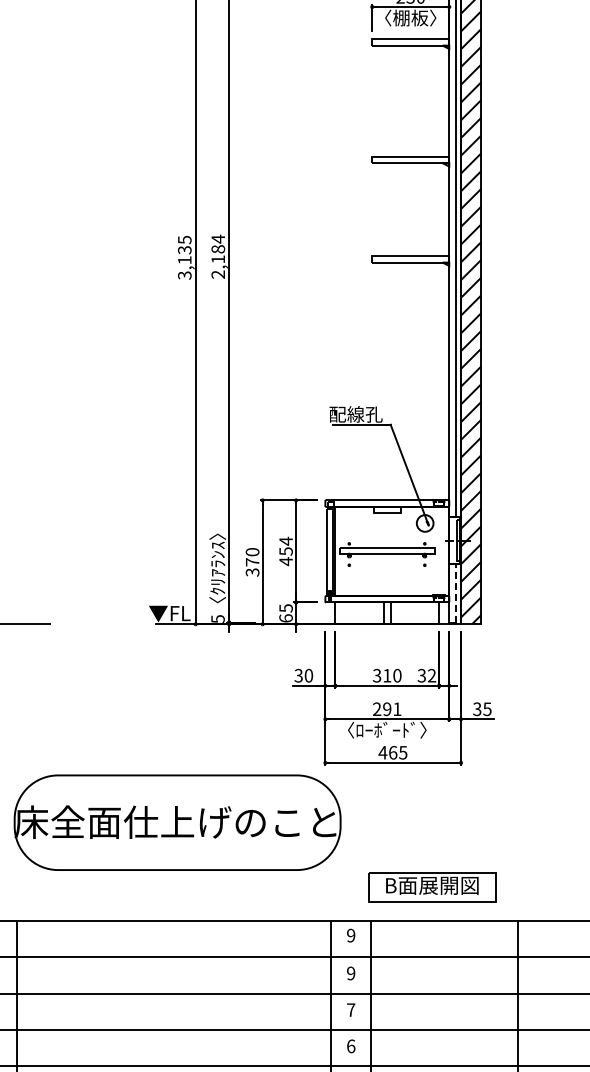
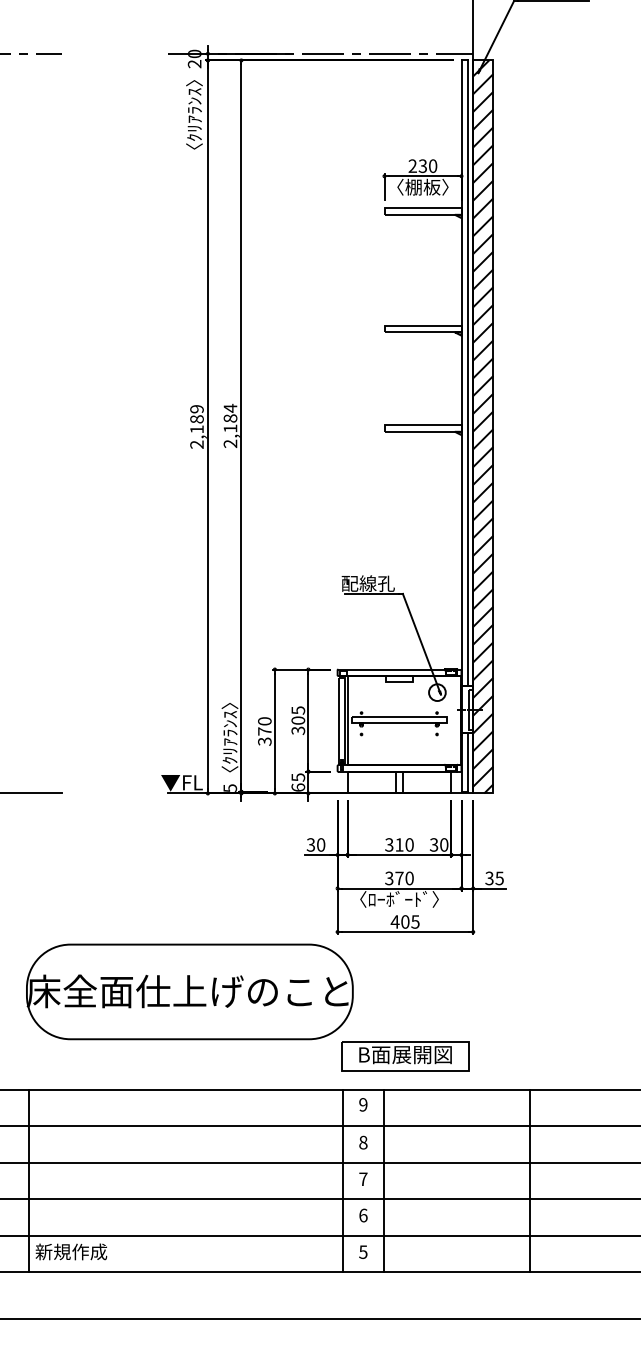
text: (184, 257) -> (196, 426), 3,135 -> 2,189
text: (286, 551) -> (298, 720), 454 -> 305
line: (455, 593) -> (467, 762), dashed -> solid
text: (432, 675) -> (444, 844), 32 -> 30
text: (387, 709) -> (399, 878), 291 -> 370
text: (393, 752) -> (405, 921), 465 -> 405
part: (432, 887) -> (405, 1056), moved
text: (351, 973) -> (363, 1142), 9 -> 8

